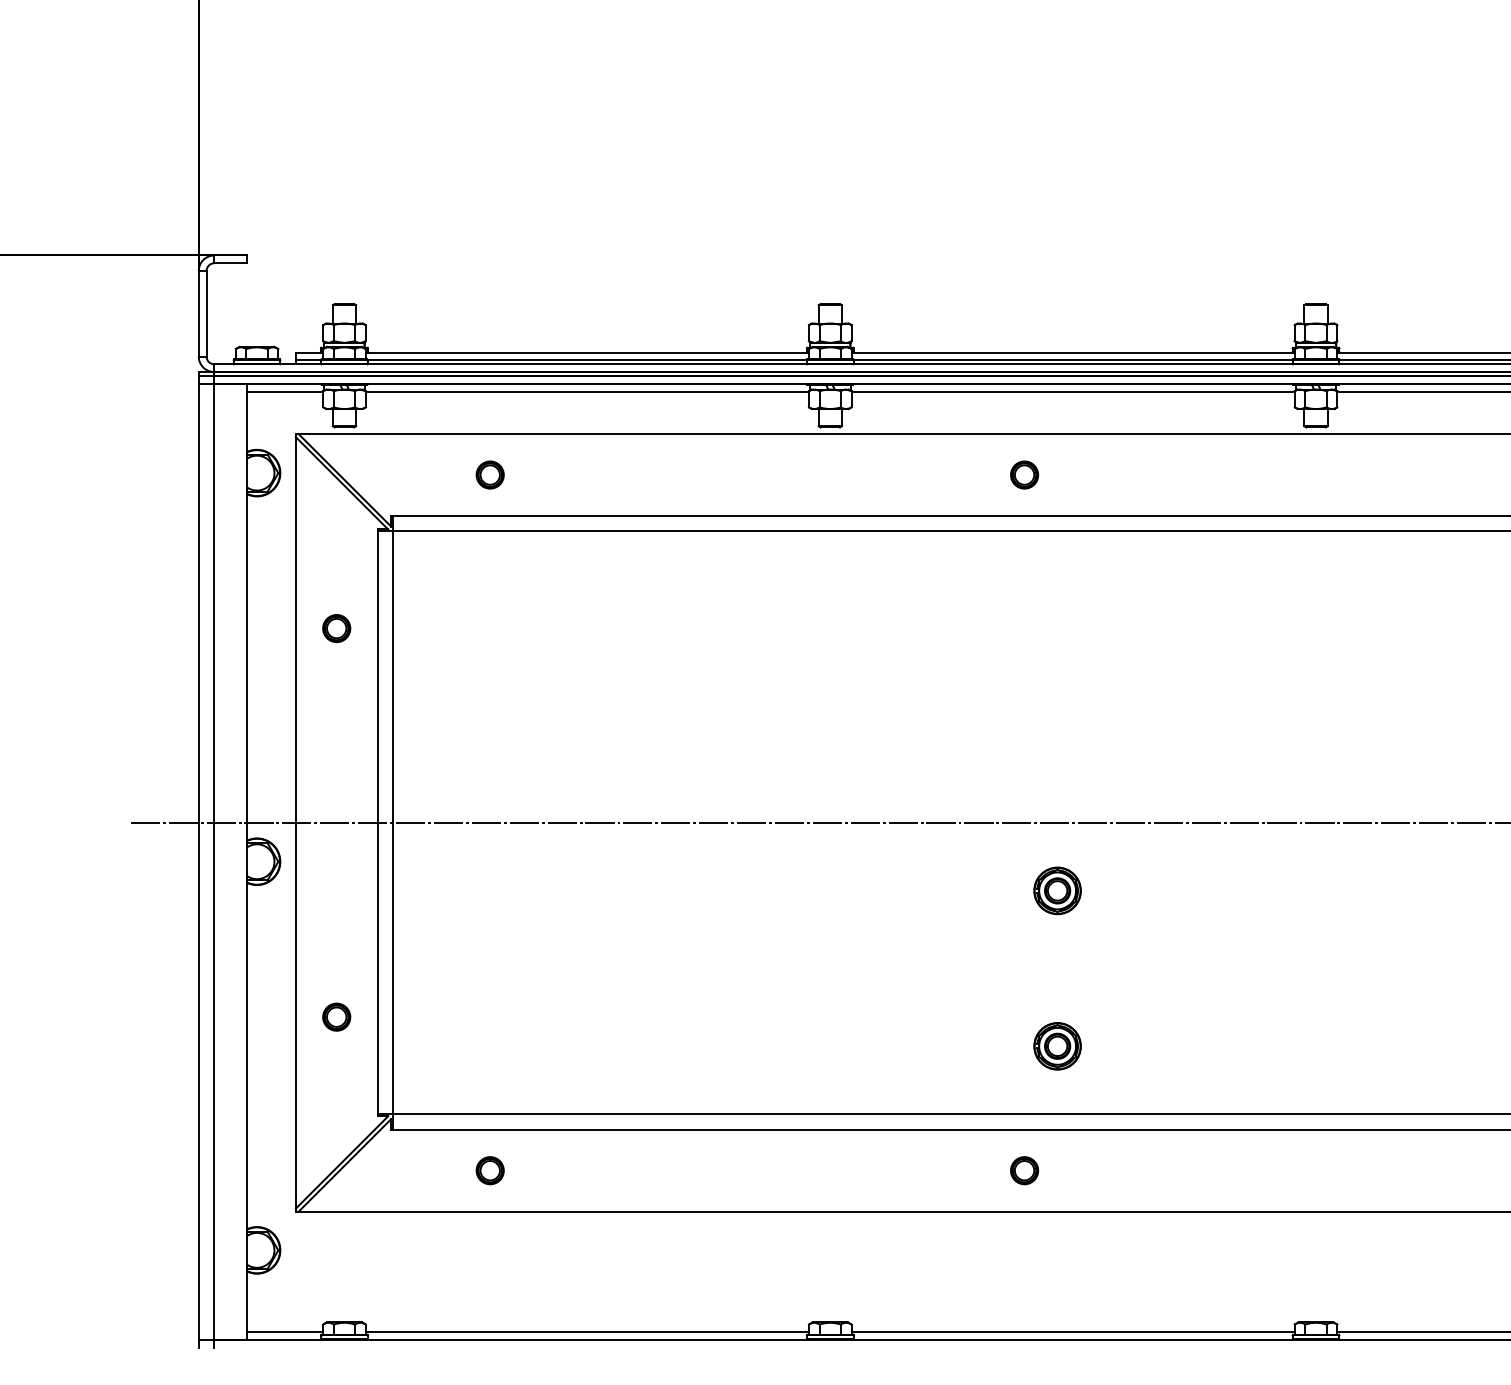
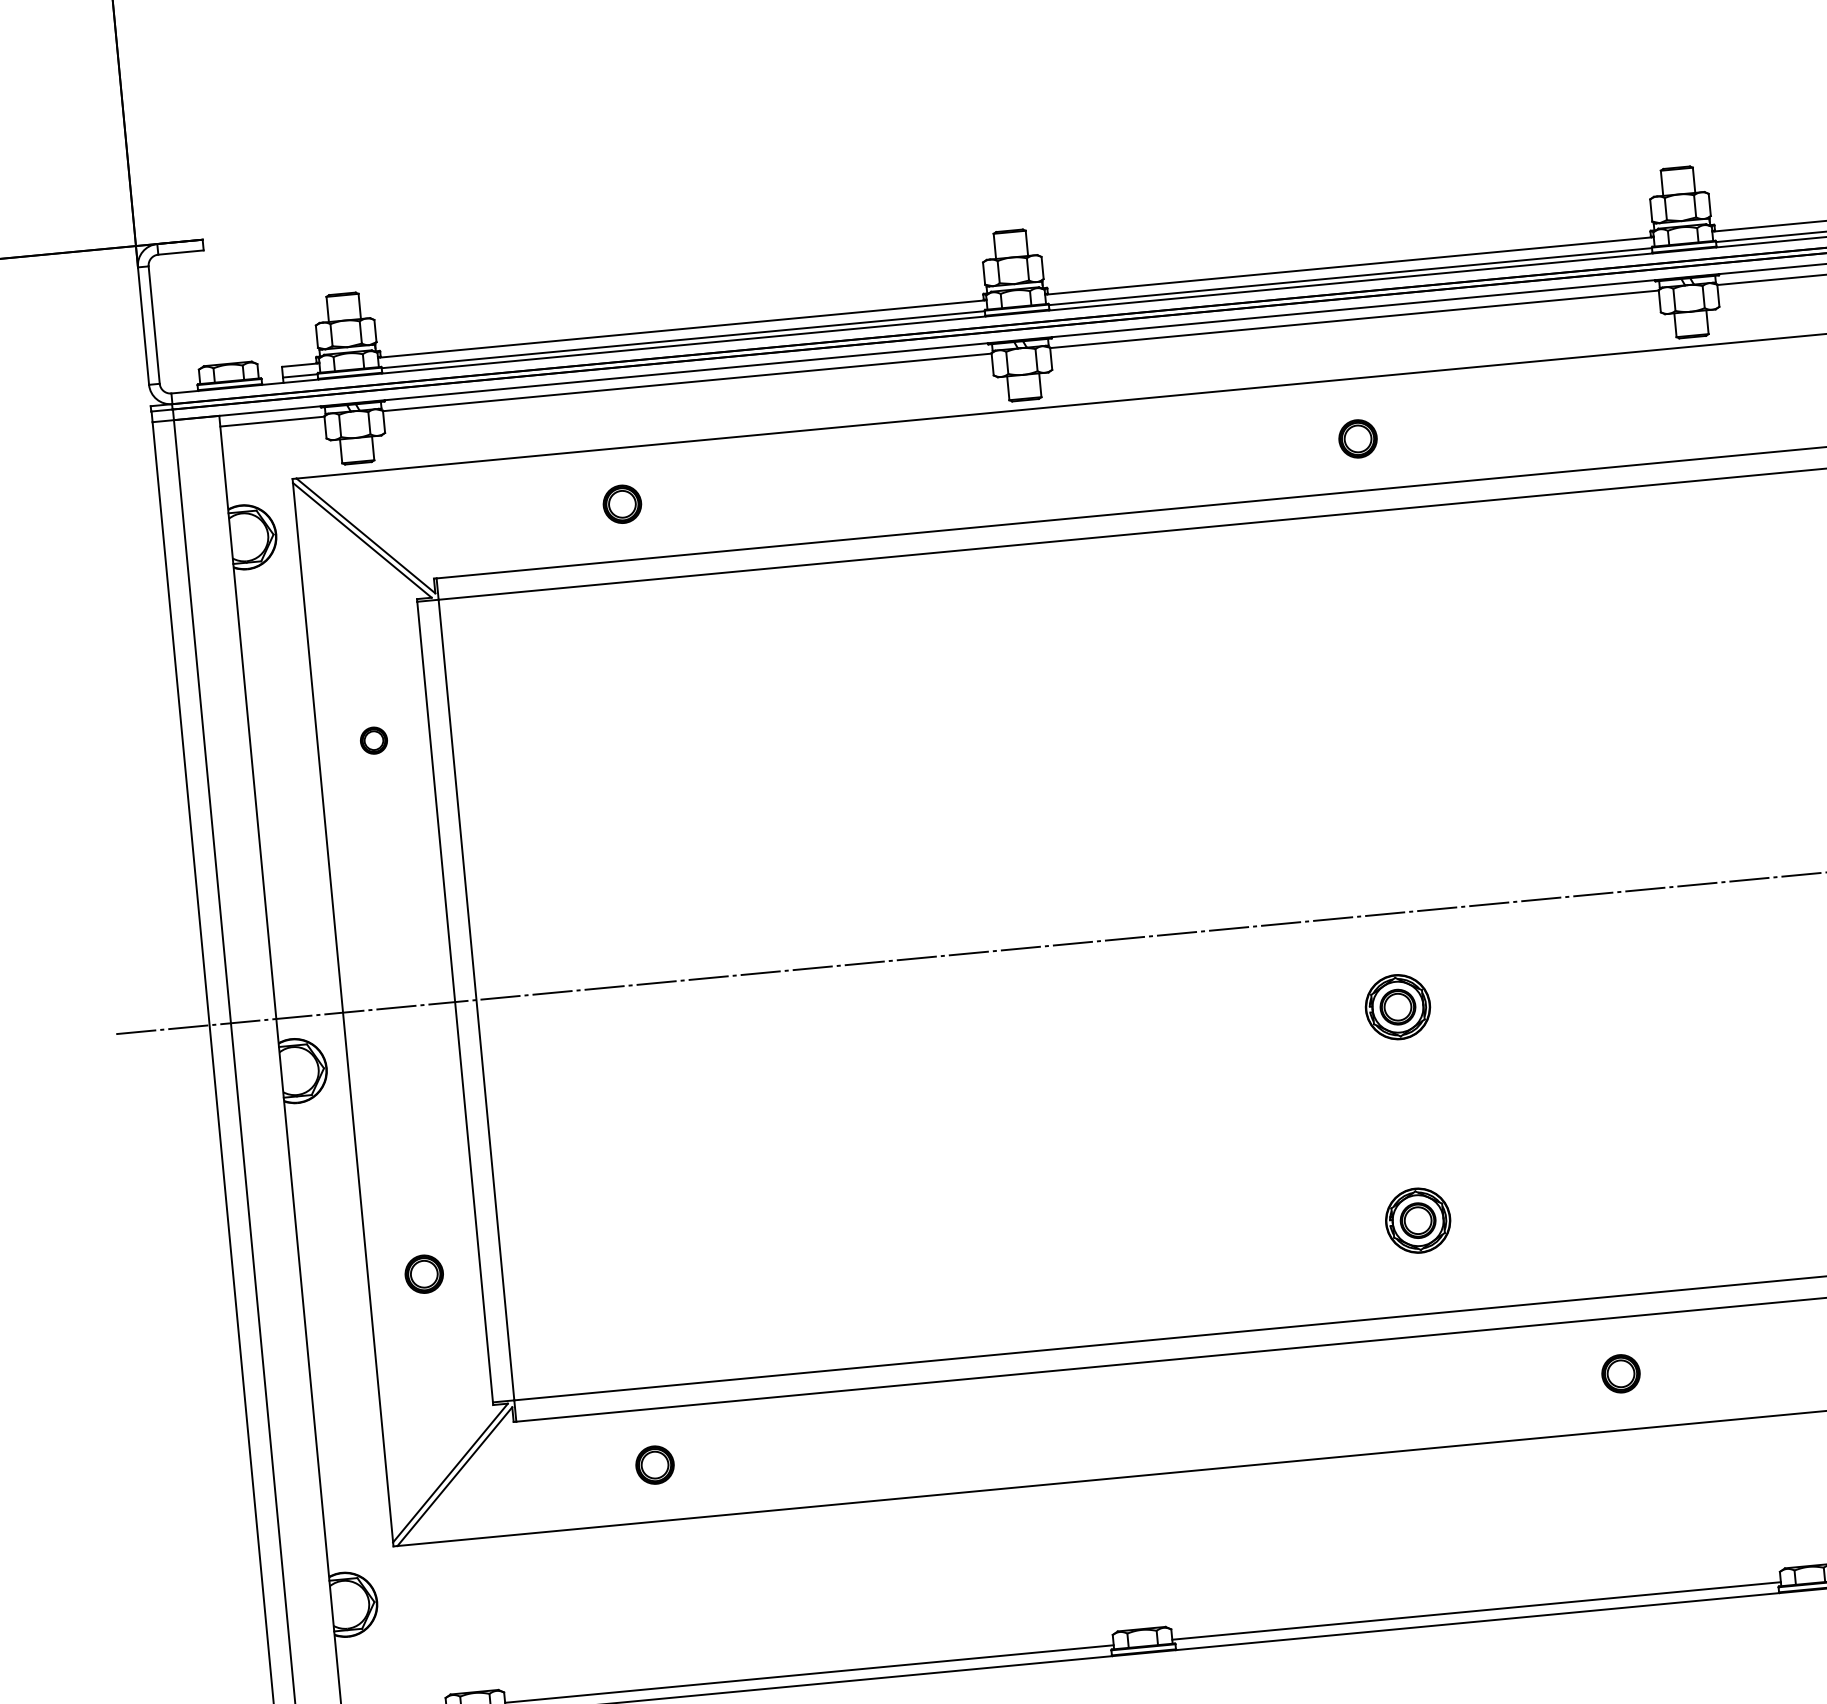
part: (489, 474) -> (621, 503), moved
part: (1024, 474) -> (1357, 438), moved
part: (336, 628) -> (373, 740), size x0.7
part: (1024, 1170) -> (1620, 1373), moved

